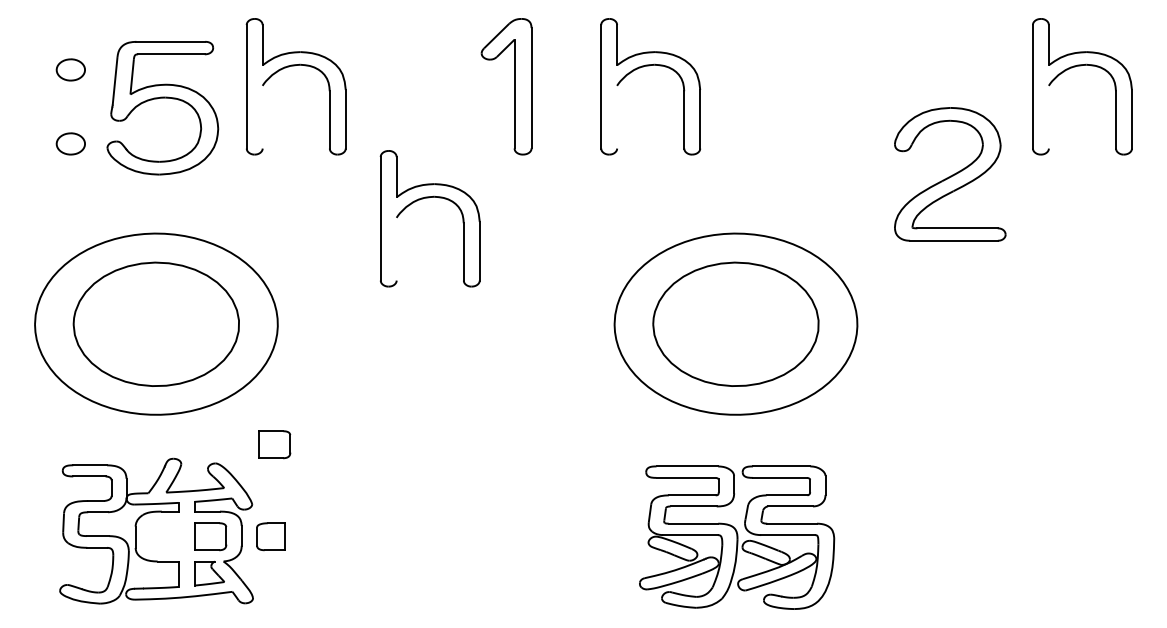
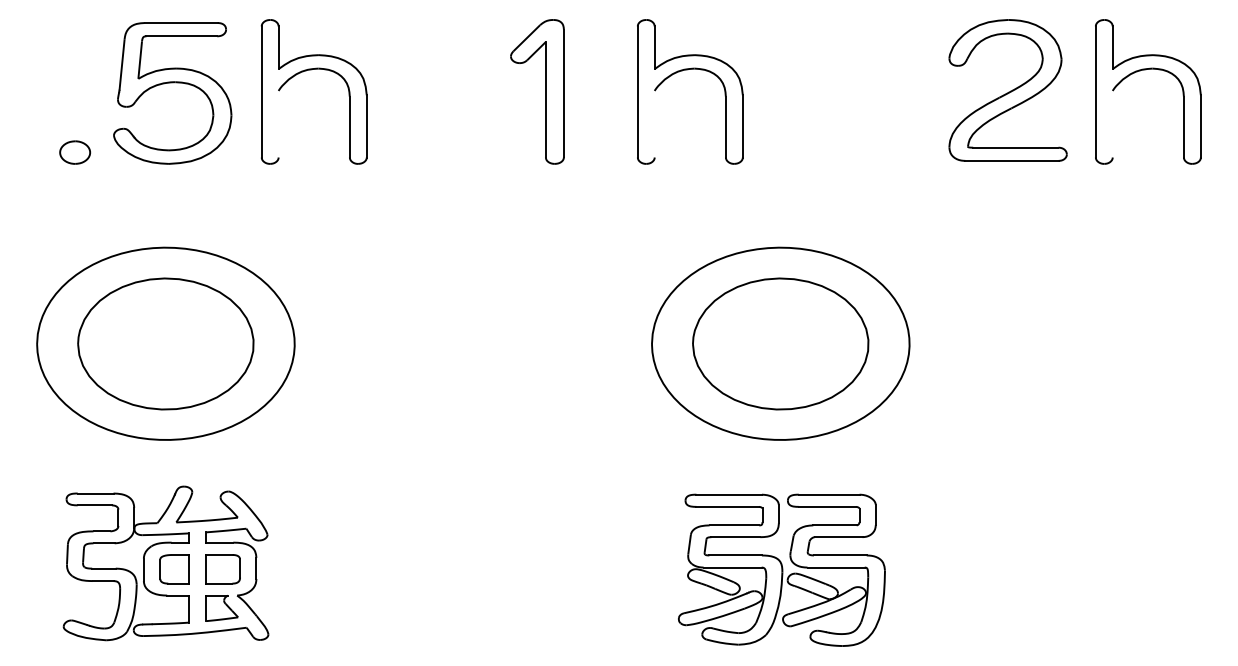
part: (70, 69) -> (74, 73), removed
part: (162, 98) -> (172, 83), moved
part: (950, 174) -> (1008, 90), moved
part: (423, 199) -> (449, 211), removed
part: (274, 444) -> (291, 471), removed
part: (270, 536) -> (174, 569), moved

